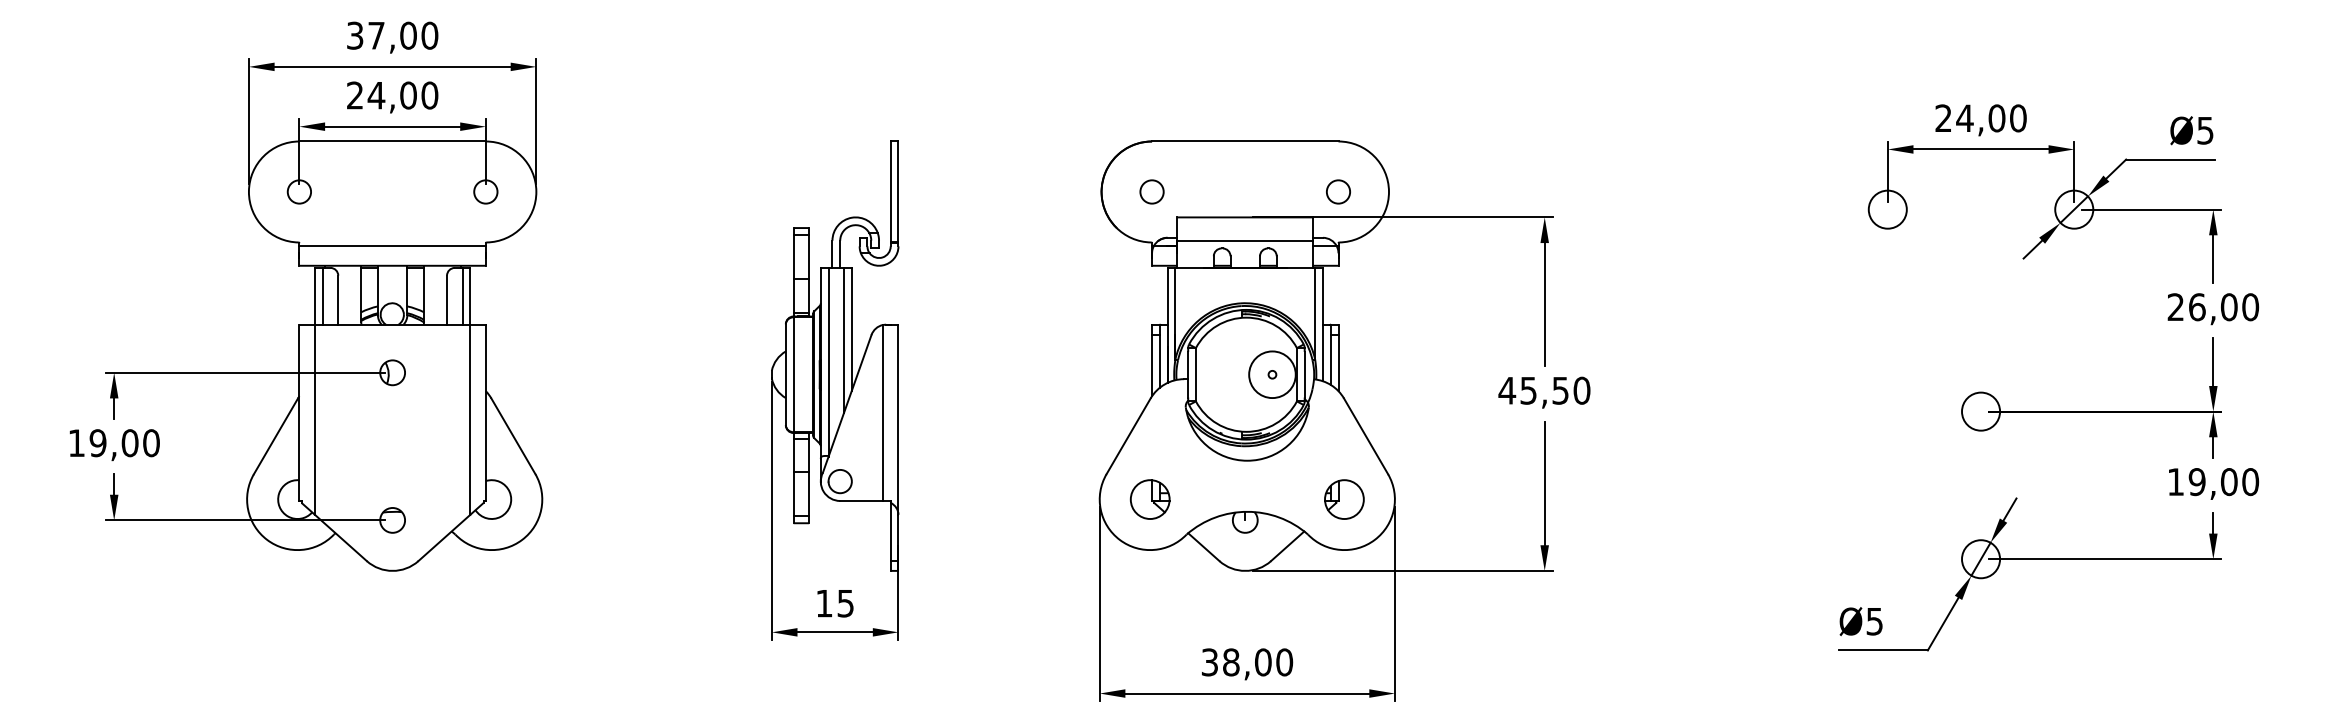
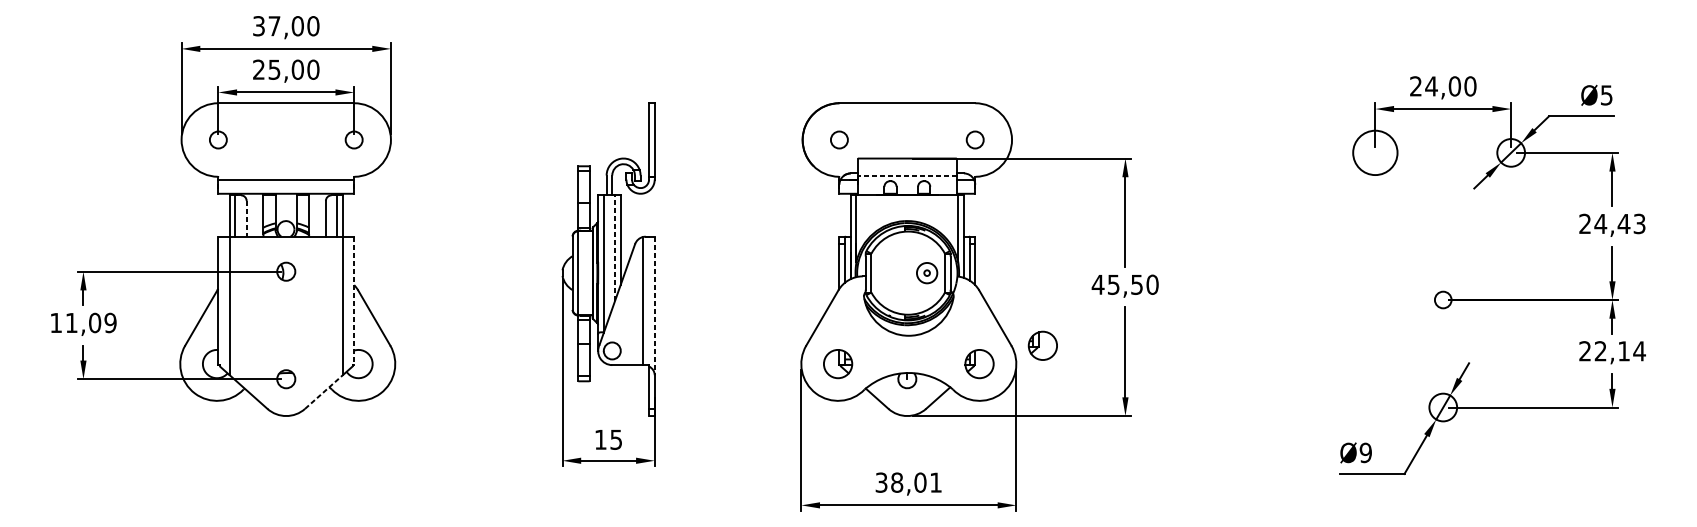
text: (376, 95) -> (274, 69), 24,00 -> 25,00
circle: (1887, 209) -> (1375, 152), size x1.6
line: (1245, 240) -> (907, 175), solid -> dashed
line: (338, 300) -> (246, 219), solid -> dashed
text: (2223, 307) -> (1619, 224), 26,00 -> 24,43
line: (844, 339) -> (615, 247), solid -> dashed
circle: (1272, 374) -> (927, 272), size x0.6
circle: (1981, 411) -> (1443, 299), size x0.6
line: (485, 413) -> (353, 301), solid -> dashed
line: (898, 420) -> (654, 306), solid -> dashed
text: (124, 443) -> (90, 323), 19,00 -> 11,09
part: (1431, 474) -> (1042, 345), added
text: (2213, 482) -> (1612, 351), 19,00 -> 22,14
line: (444, 537) -> (324, 391), solid -> dashed
text: (1874, 621) -> (1365, 452), Ø5 -> Ø9
text: (1284, 662) -> (935, 482), 38,00 -> 38,01

